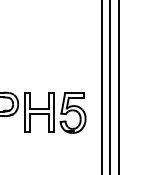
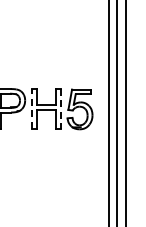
line: (24, 112) -> (31, 108), solid -> dashed
line: (54, 112) -> (61, 108), solid -> dashed

